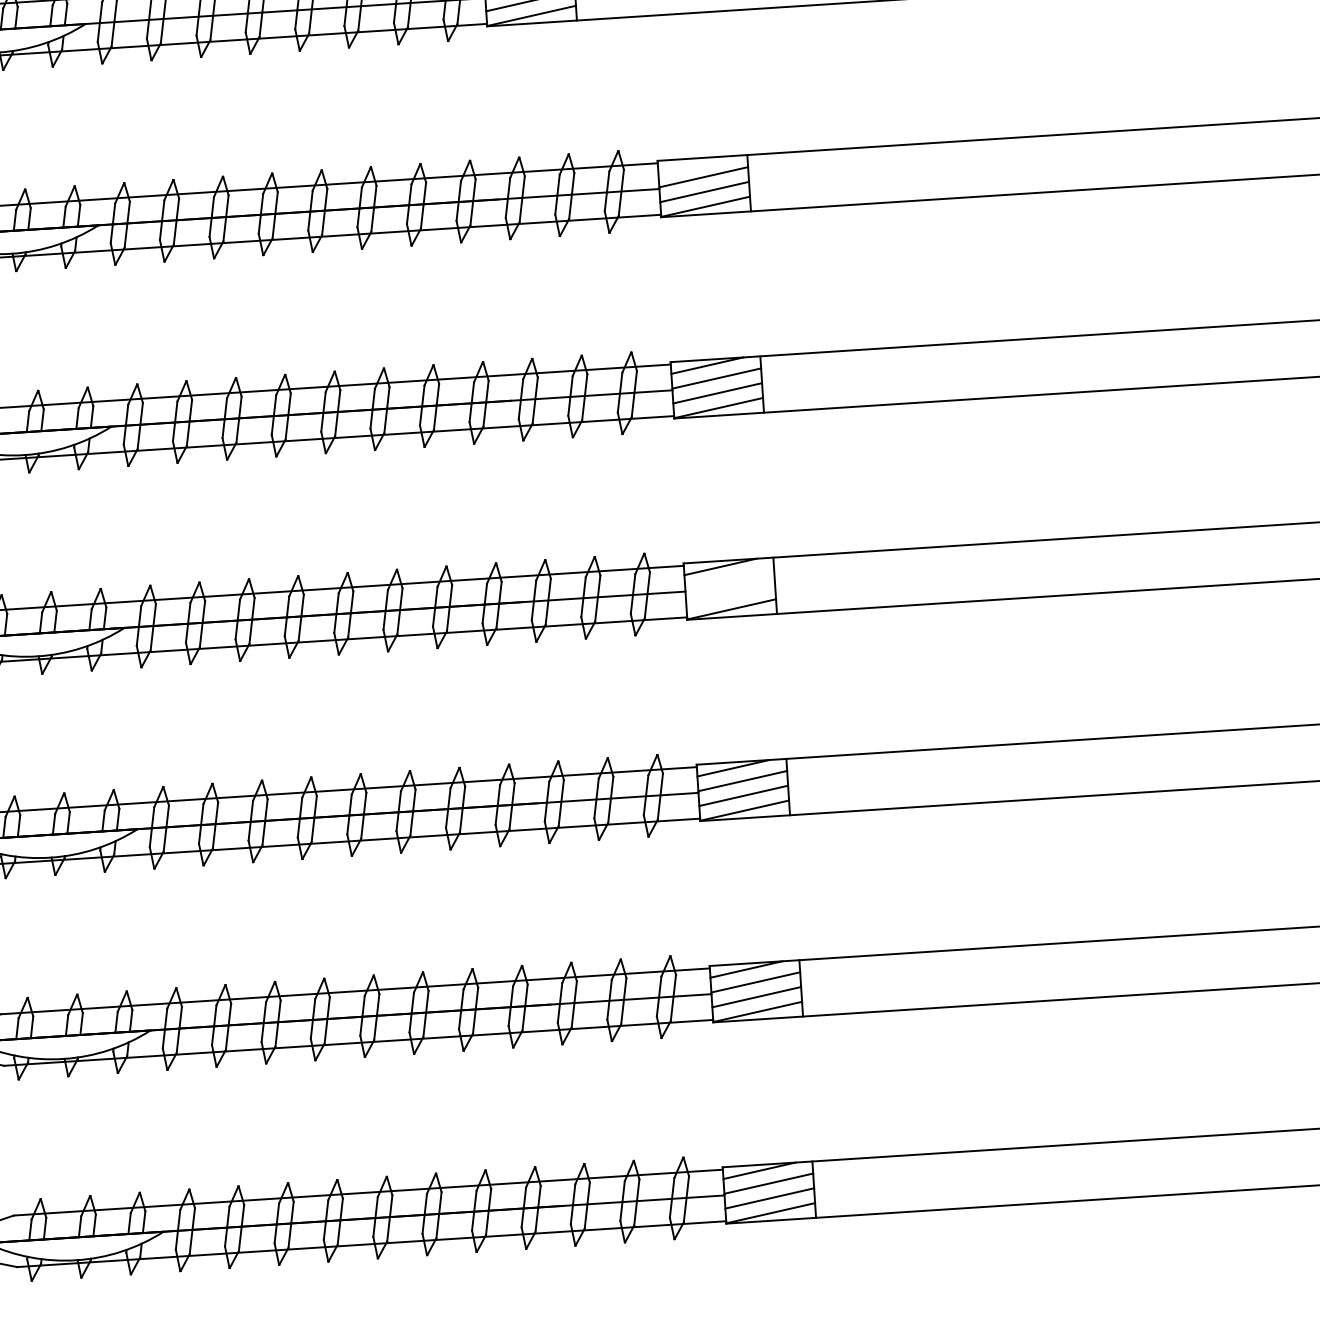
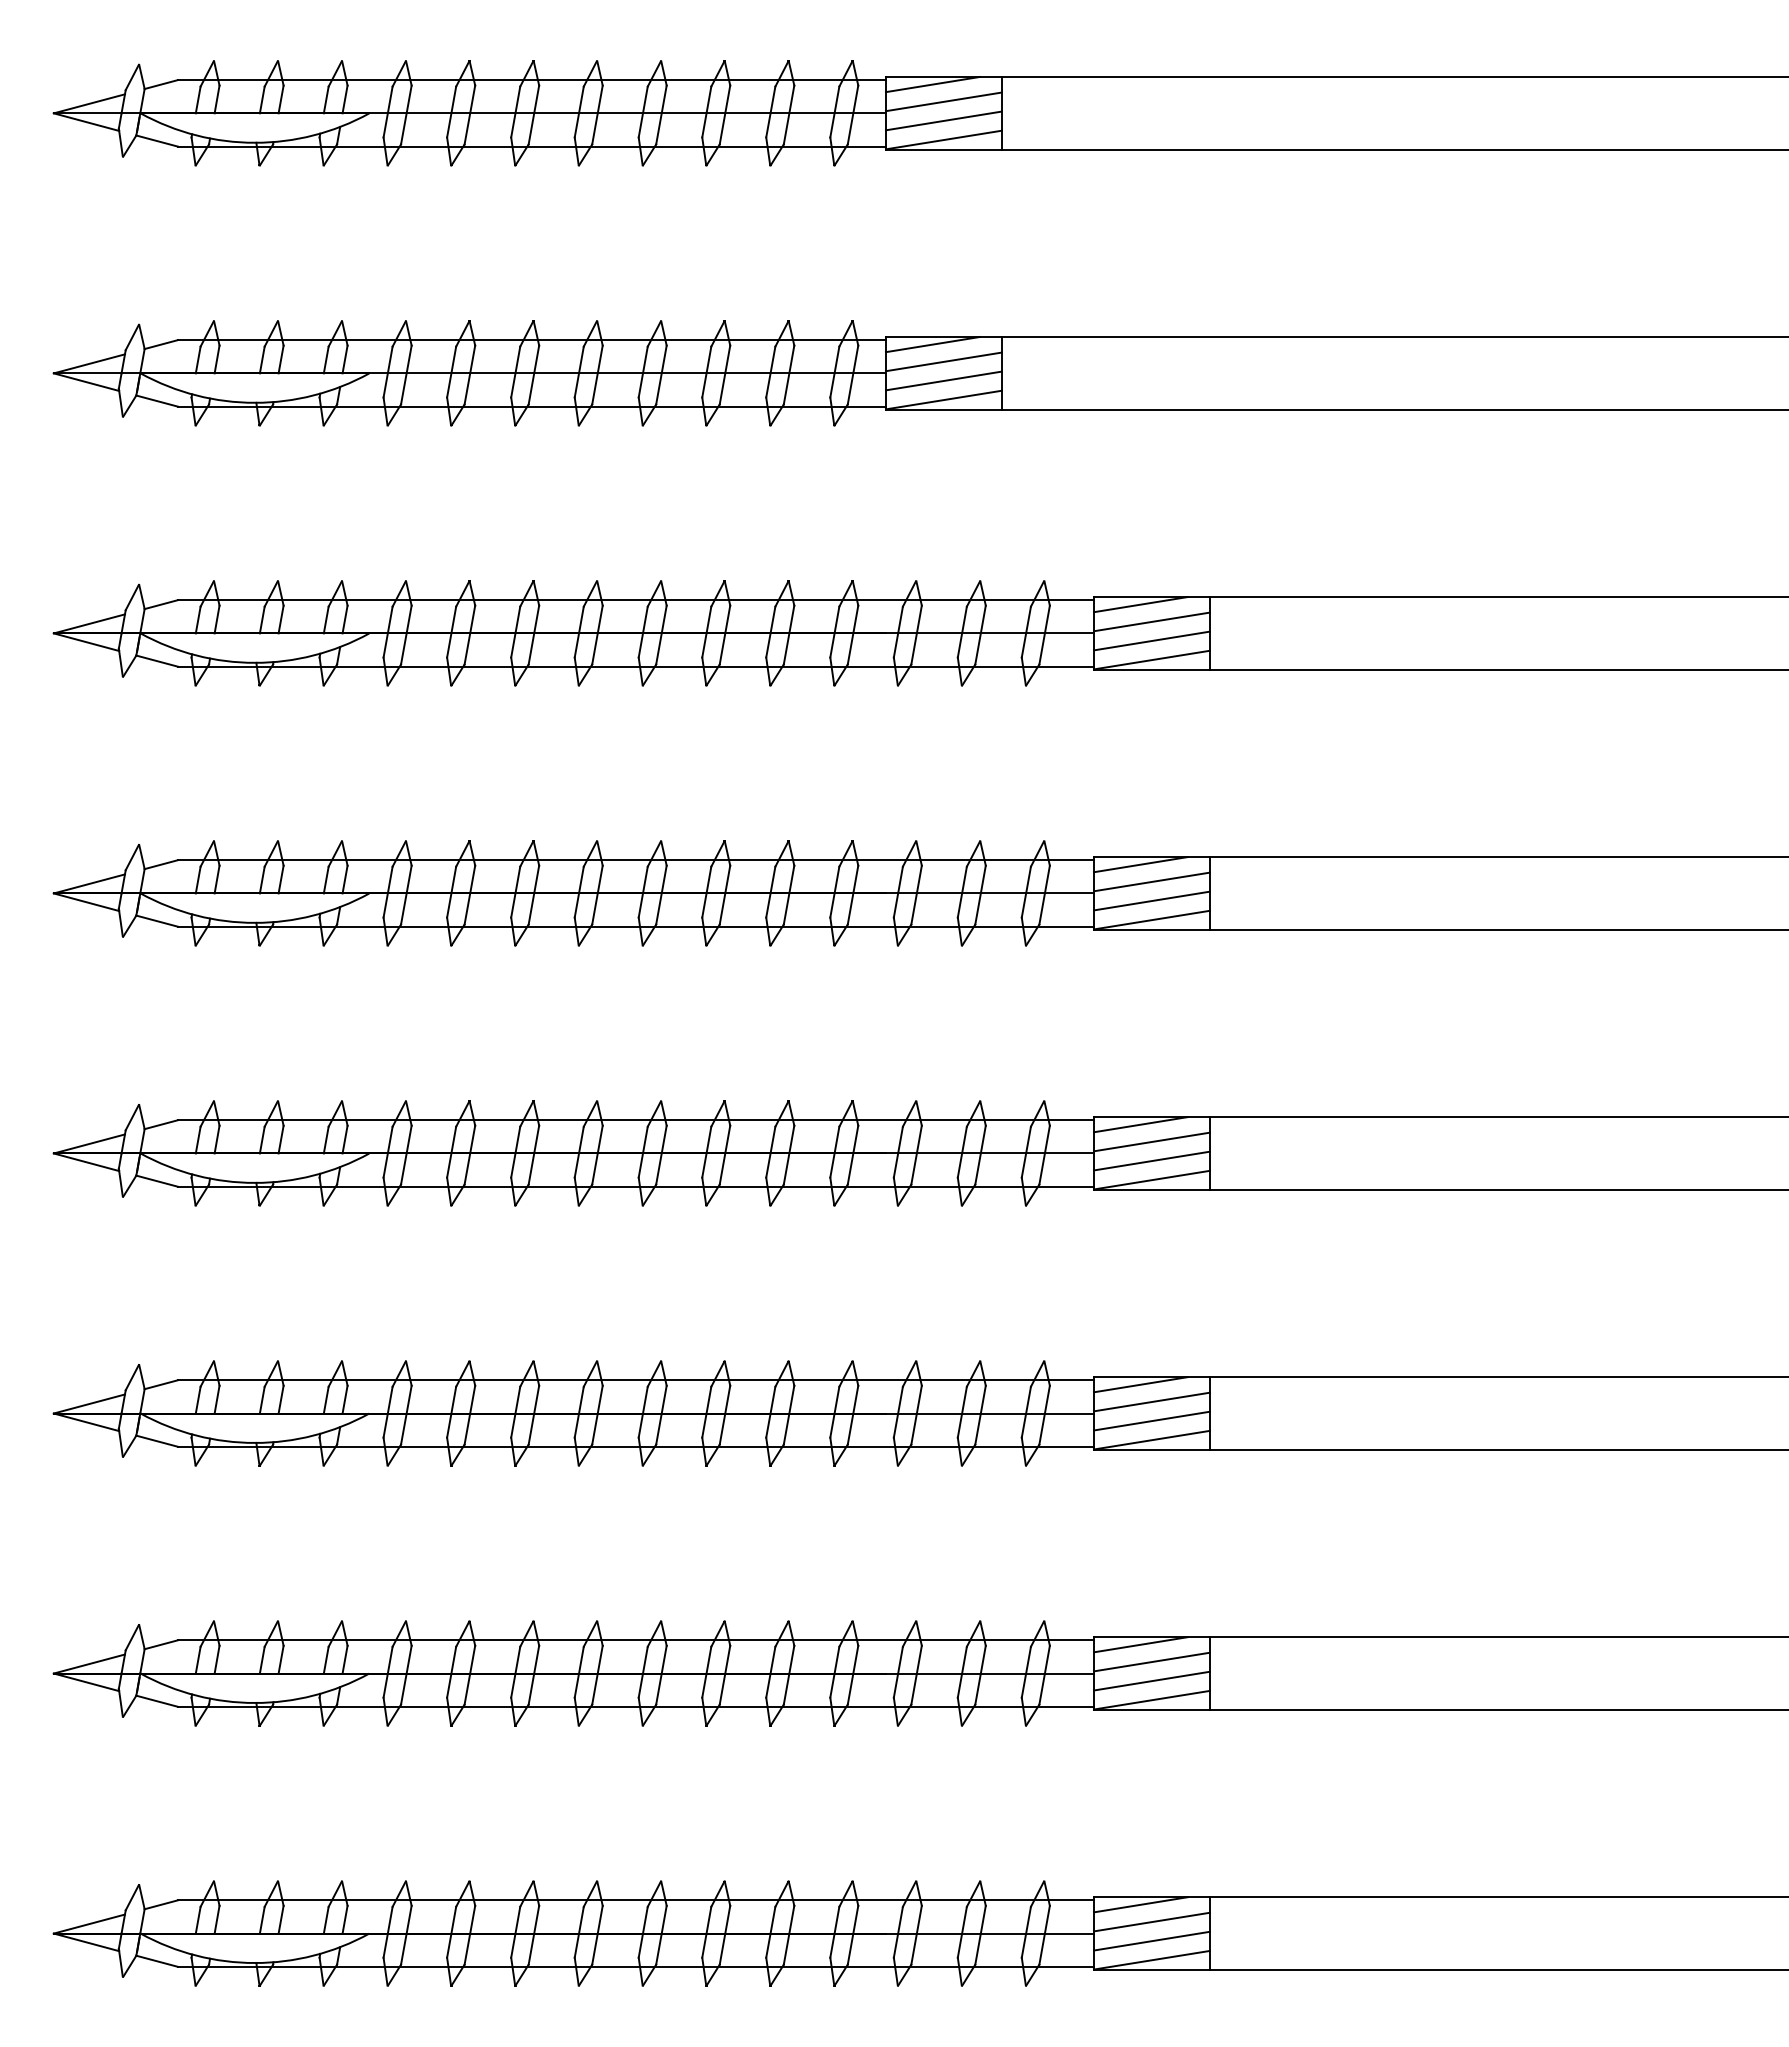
line: (694, 164) -> (1140, 604), added
line: (729, 579) -> (1151, 1141), added
line: (730, 594) -> (1151, 1160), added

